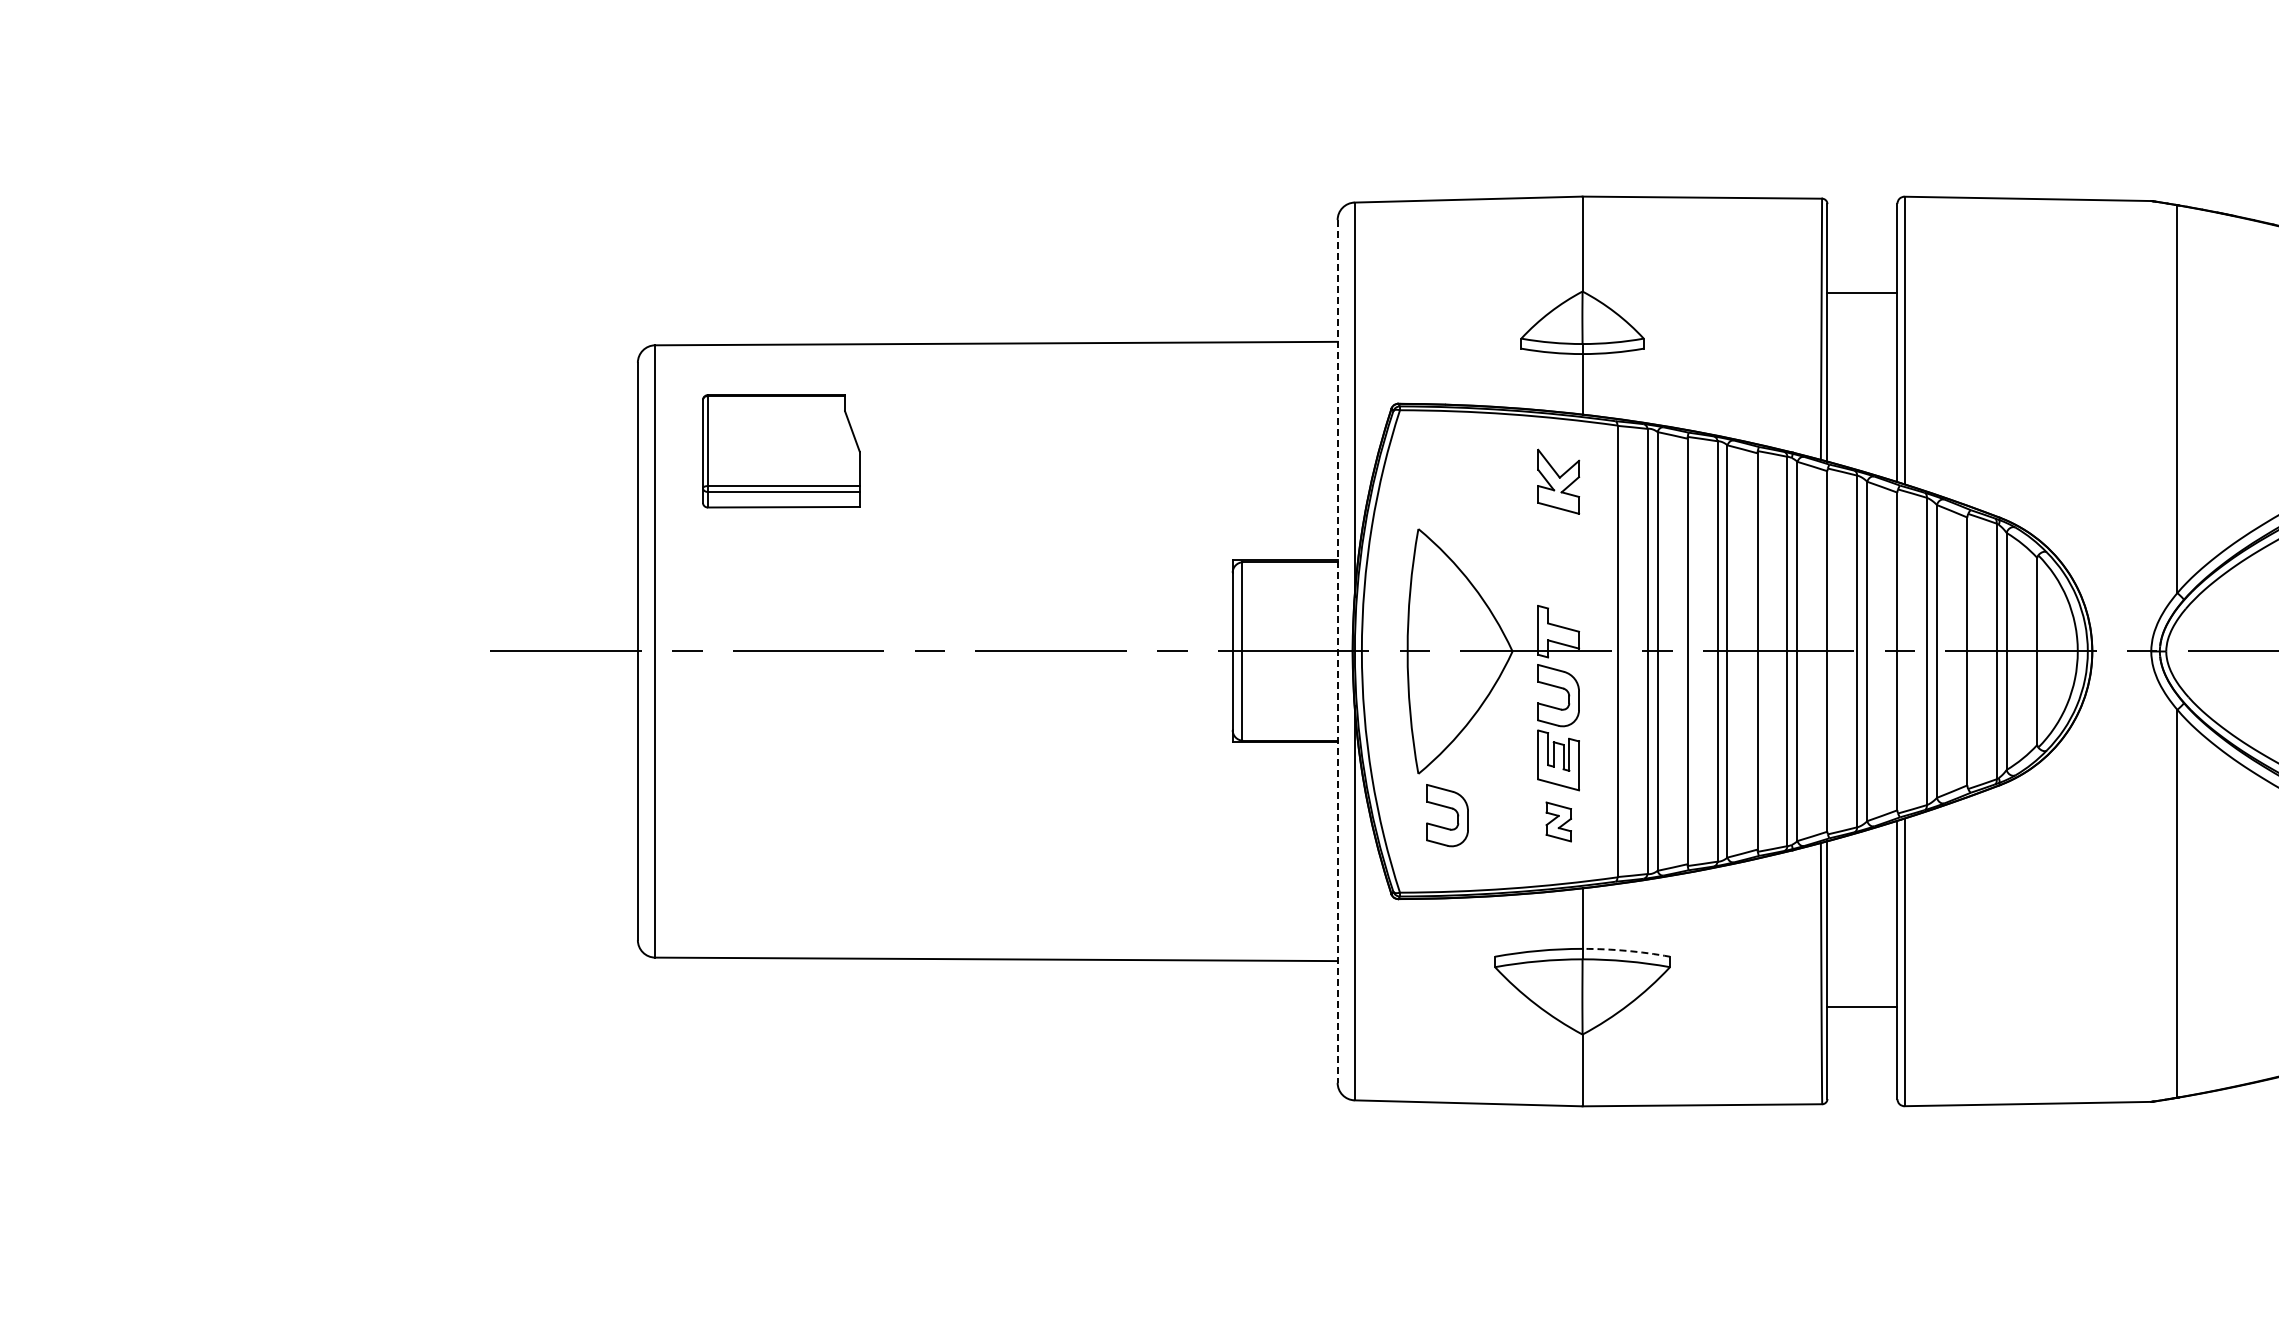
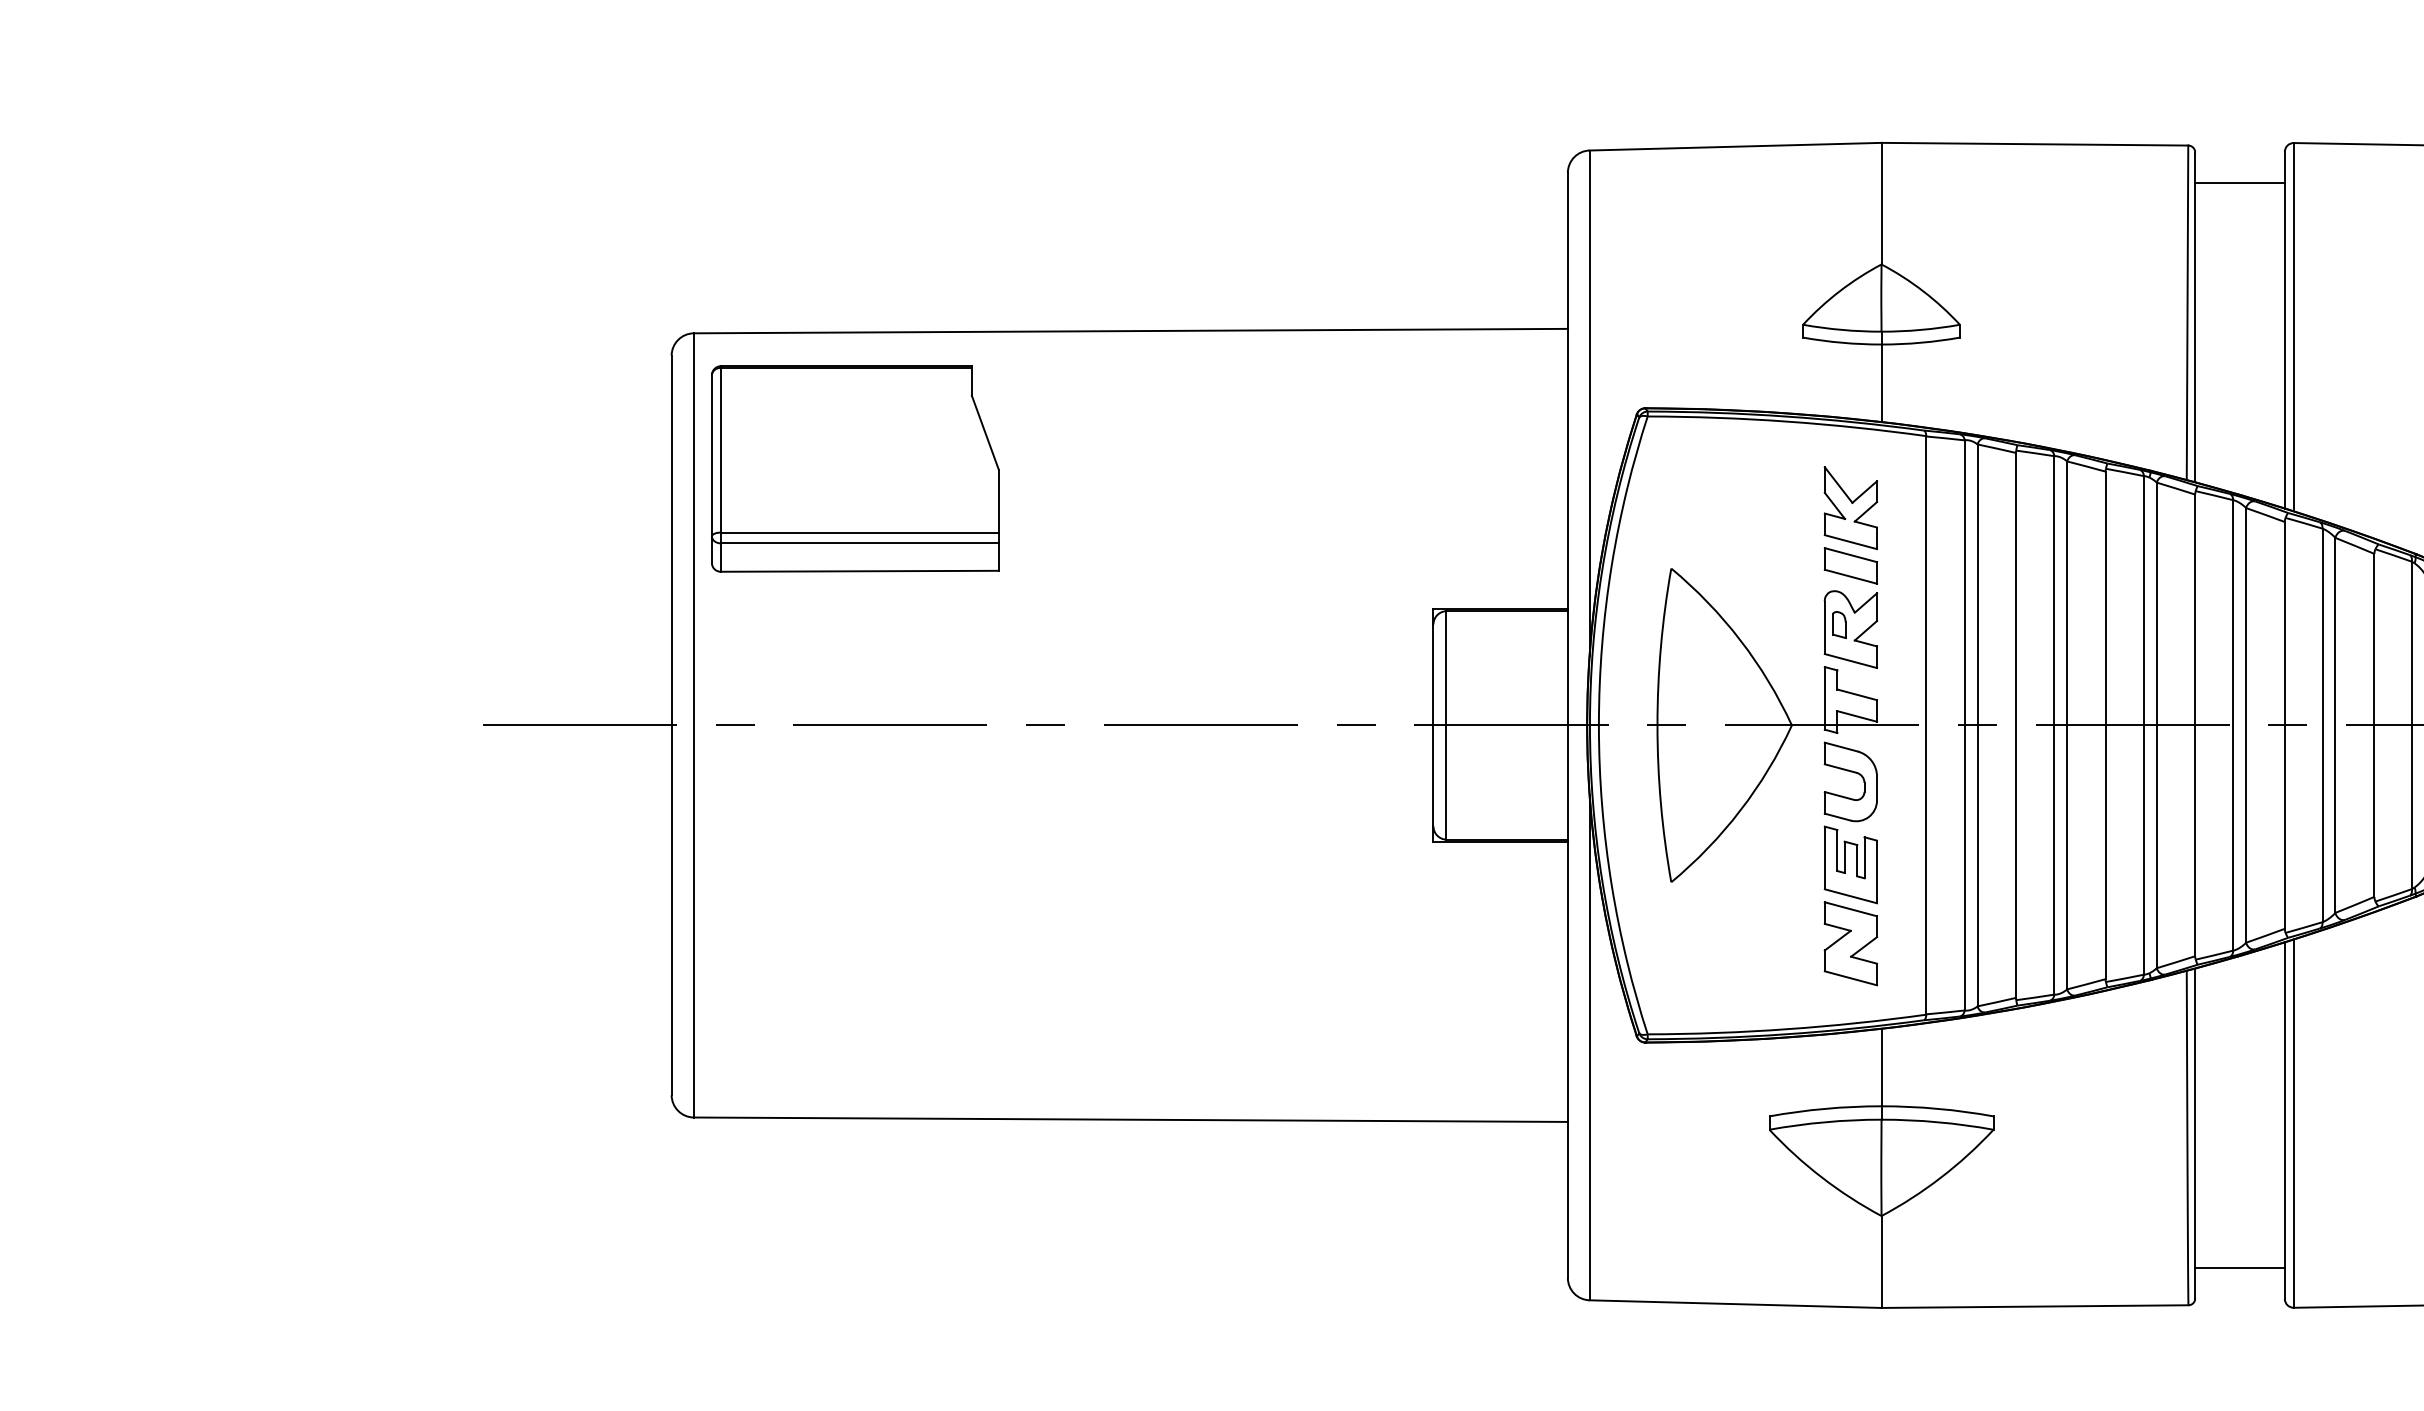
line: (1862, 293) -> (2240, 183), moved
part: (781, 451) -> (855, 469), size x1.43
part: (1558, 559) -> (1850, 607), added
line: (1337, 651) -> (1567, 725), dashed -> solid
part: (1447, 808) -> (1708, 926), removed
part: (1558, 821) -> (1850, 943), size x1.67
arc: (1626, 950) -> (1937, 1108), dashed -> solid
line: (1862, 1006) -> (2240, 1267), moved

